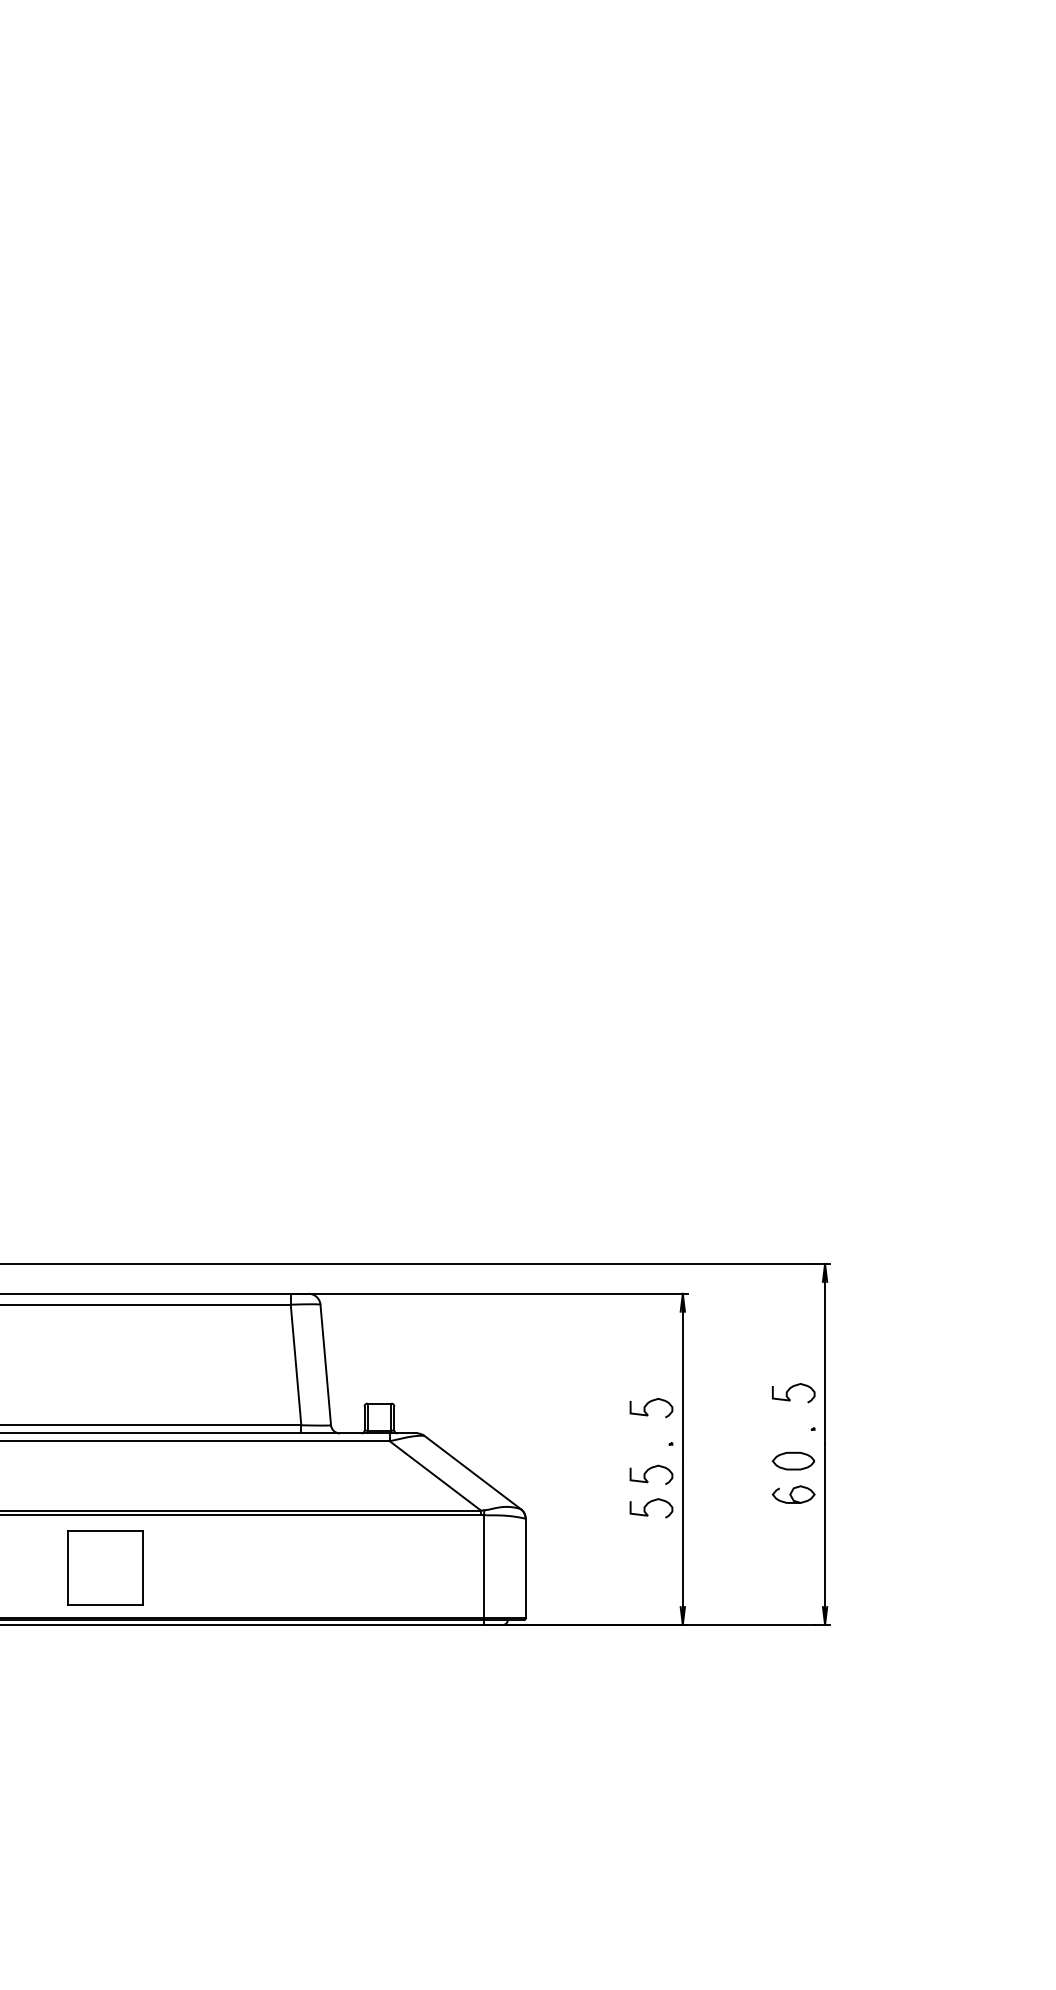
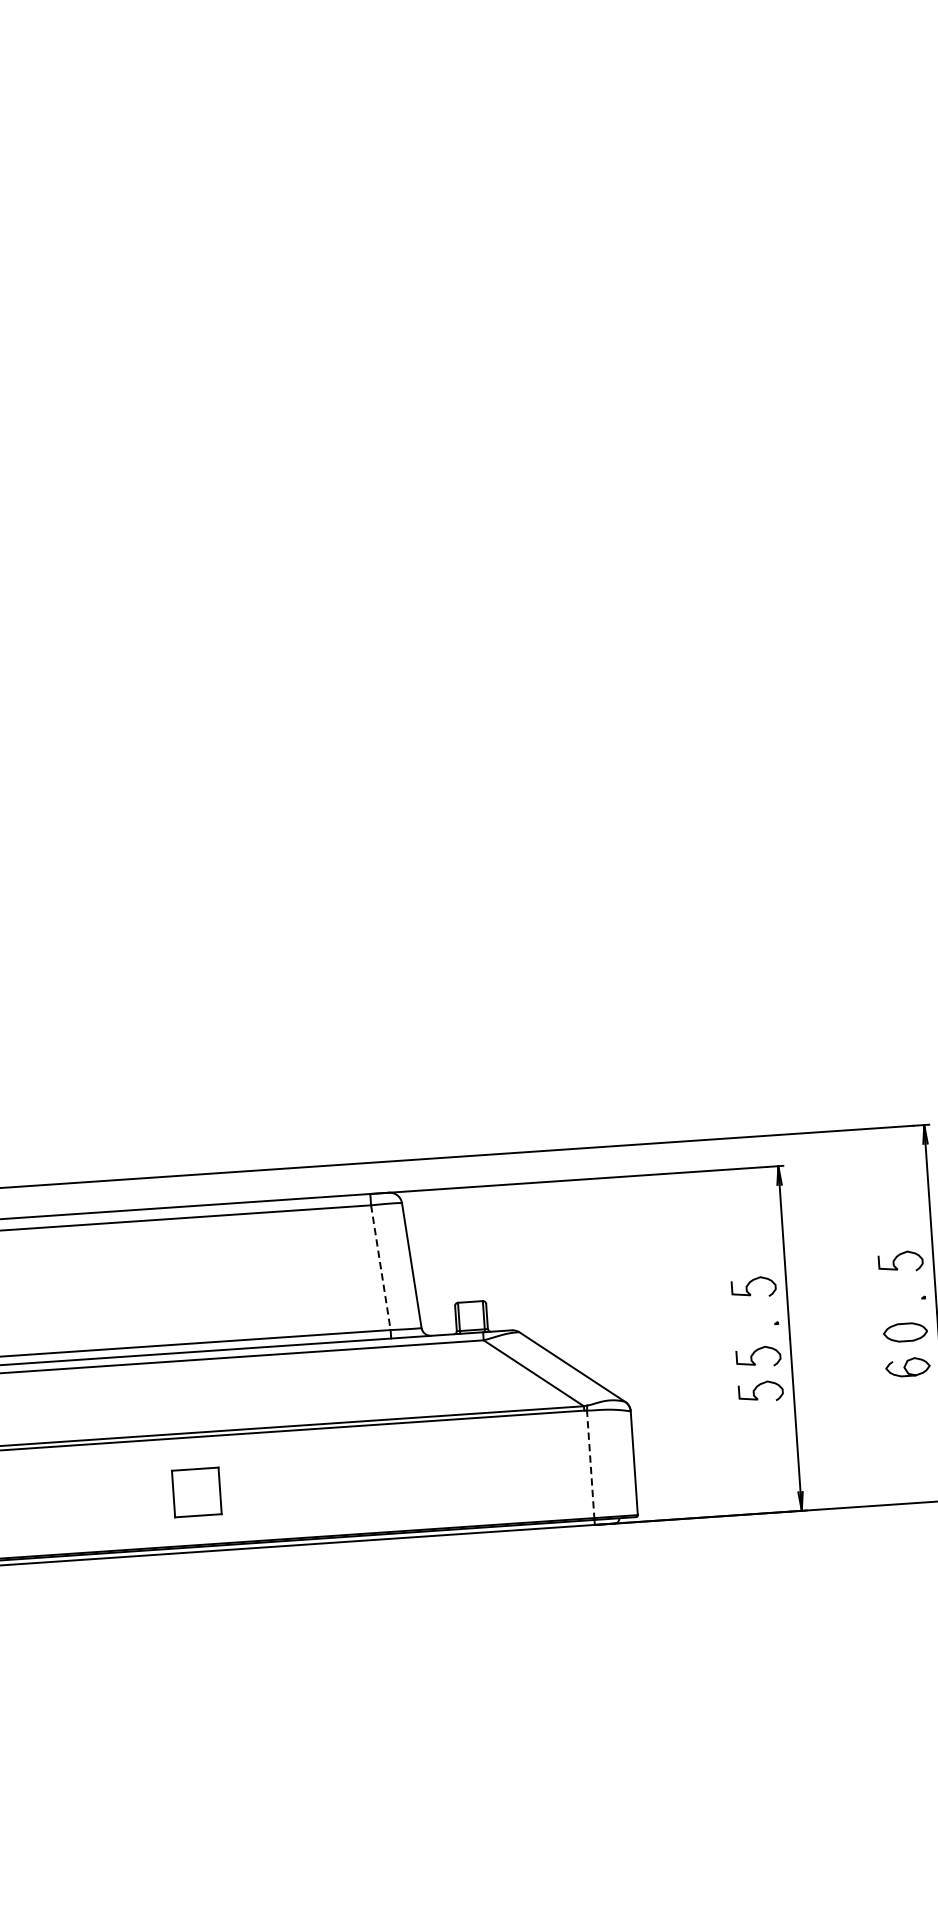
line: (296, 1364) -> (381, 1267), solid -> dashed
part: (105, 1567) -> (196, 1491), size x0.6
line: (483, 1567) -> (590, 1465), solid -> dashed

